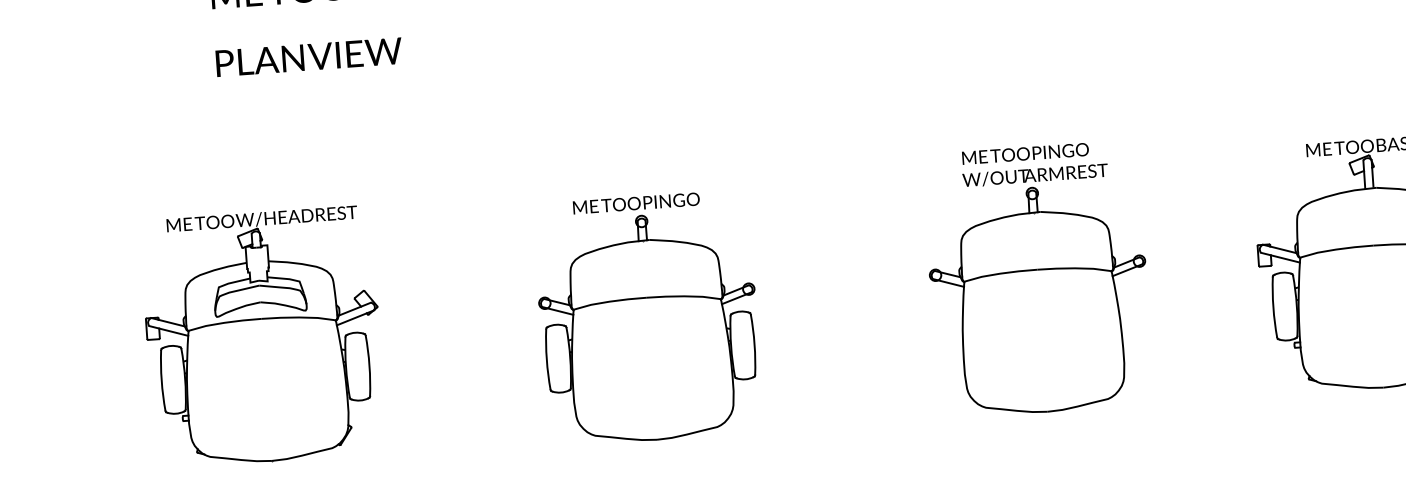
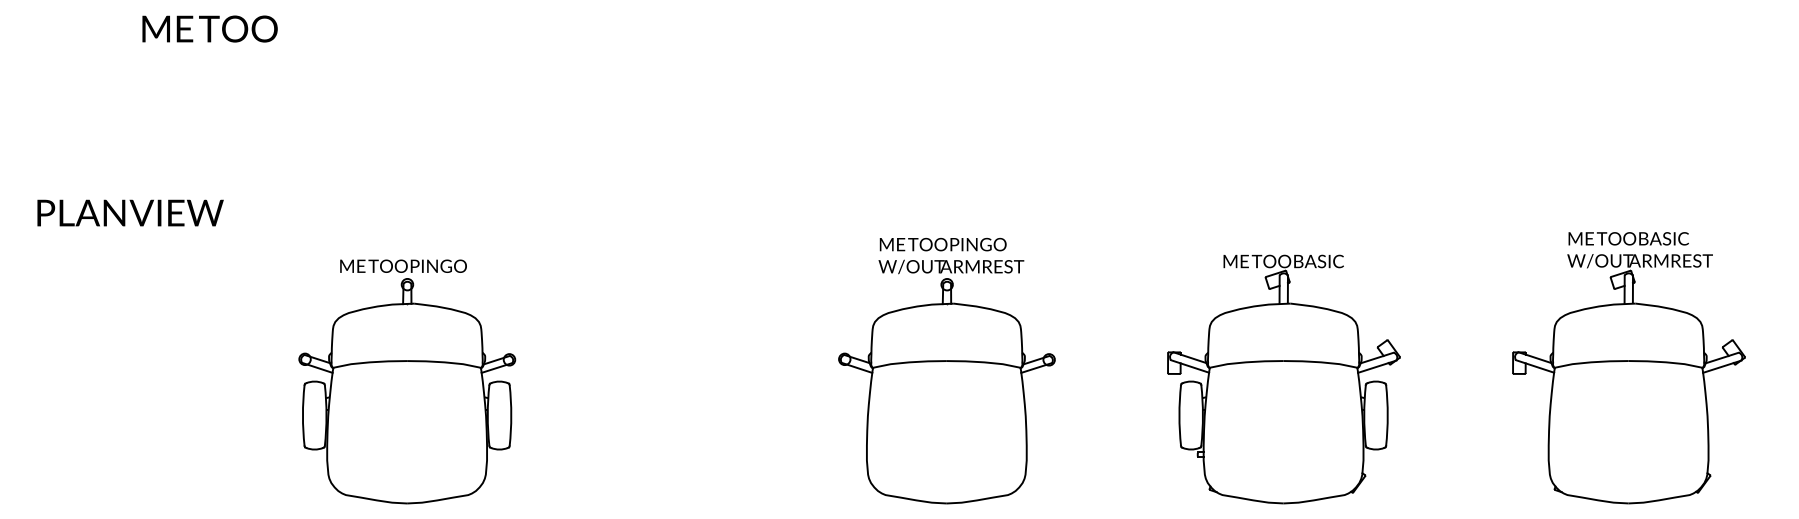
text: (309, 56) -> (130, 212), moved
part: (648, 318) -> (407, 381), moved
part: (263, 337) -> (169, 373), removed

